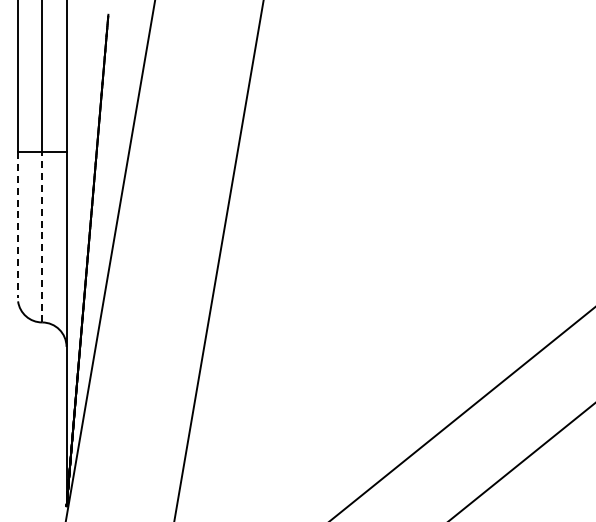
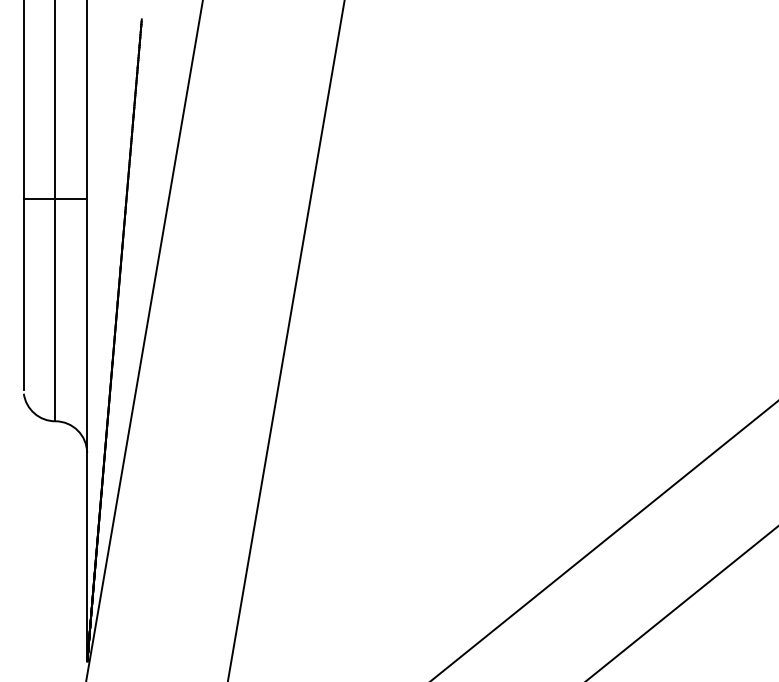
line: (17, 225) -> (23, 294), dashed -> solid
line: (42, 236) -> (55, 308), dashed -> solid

